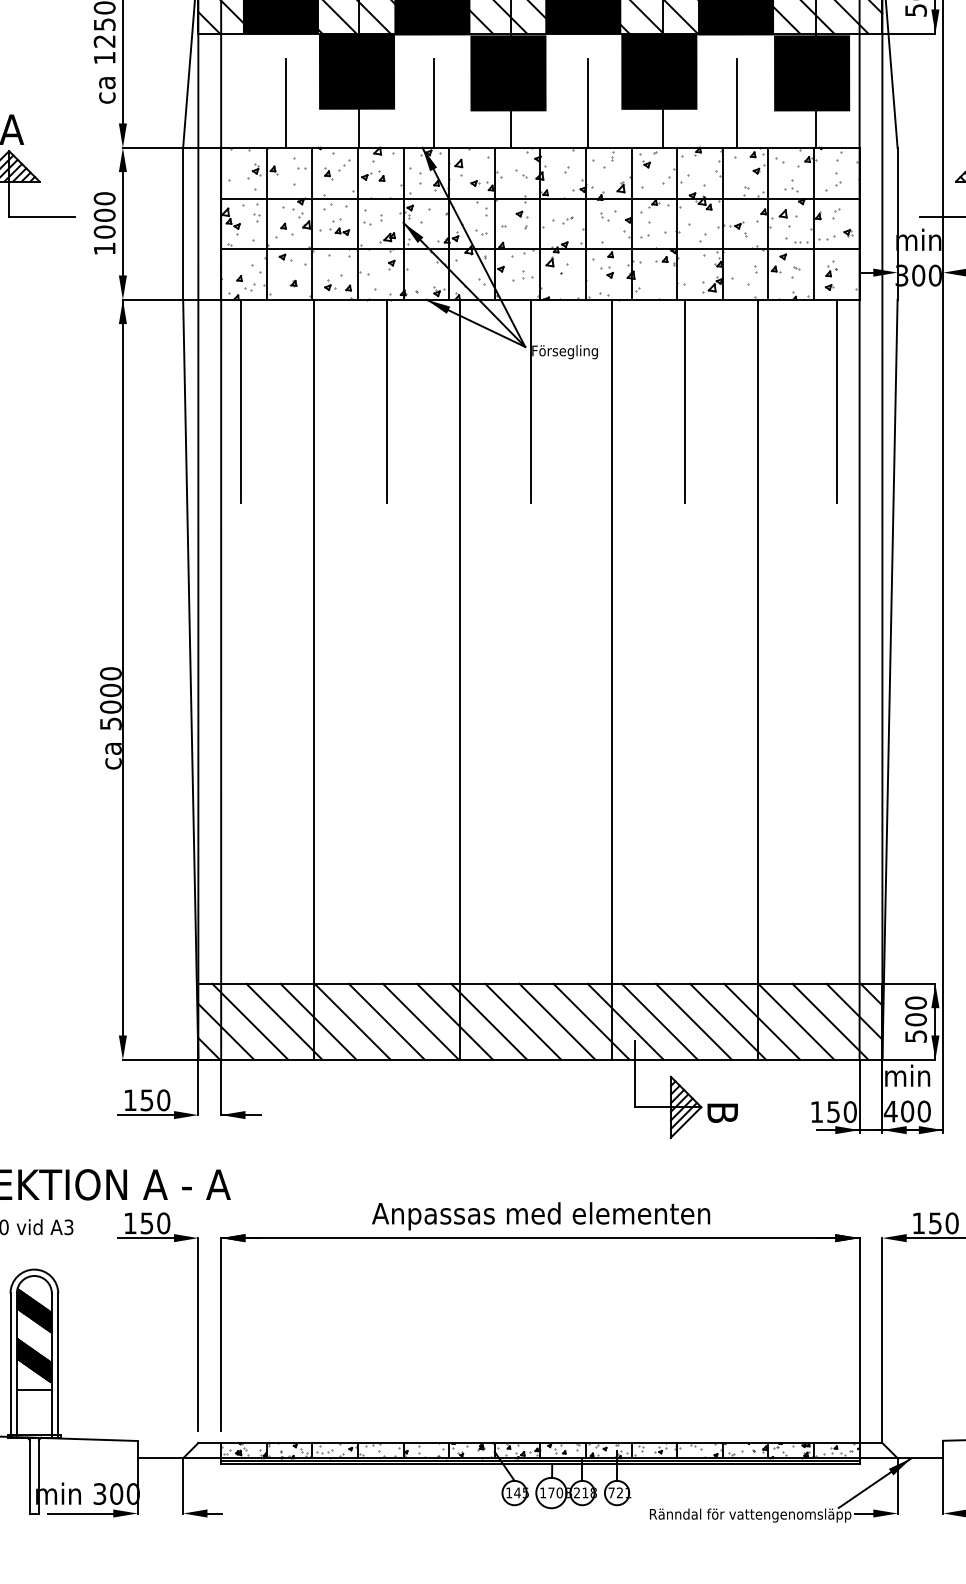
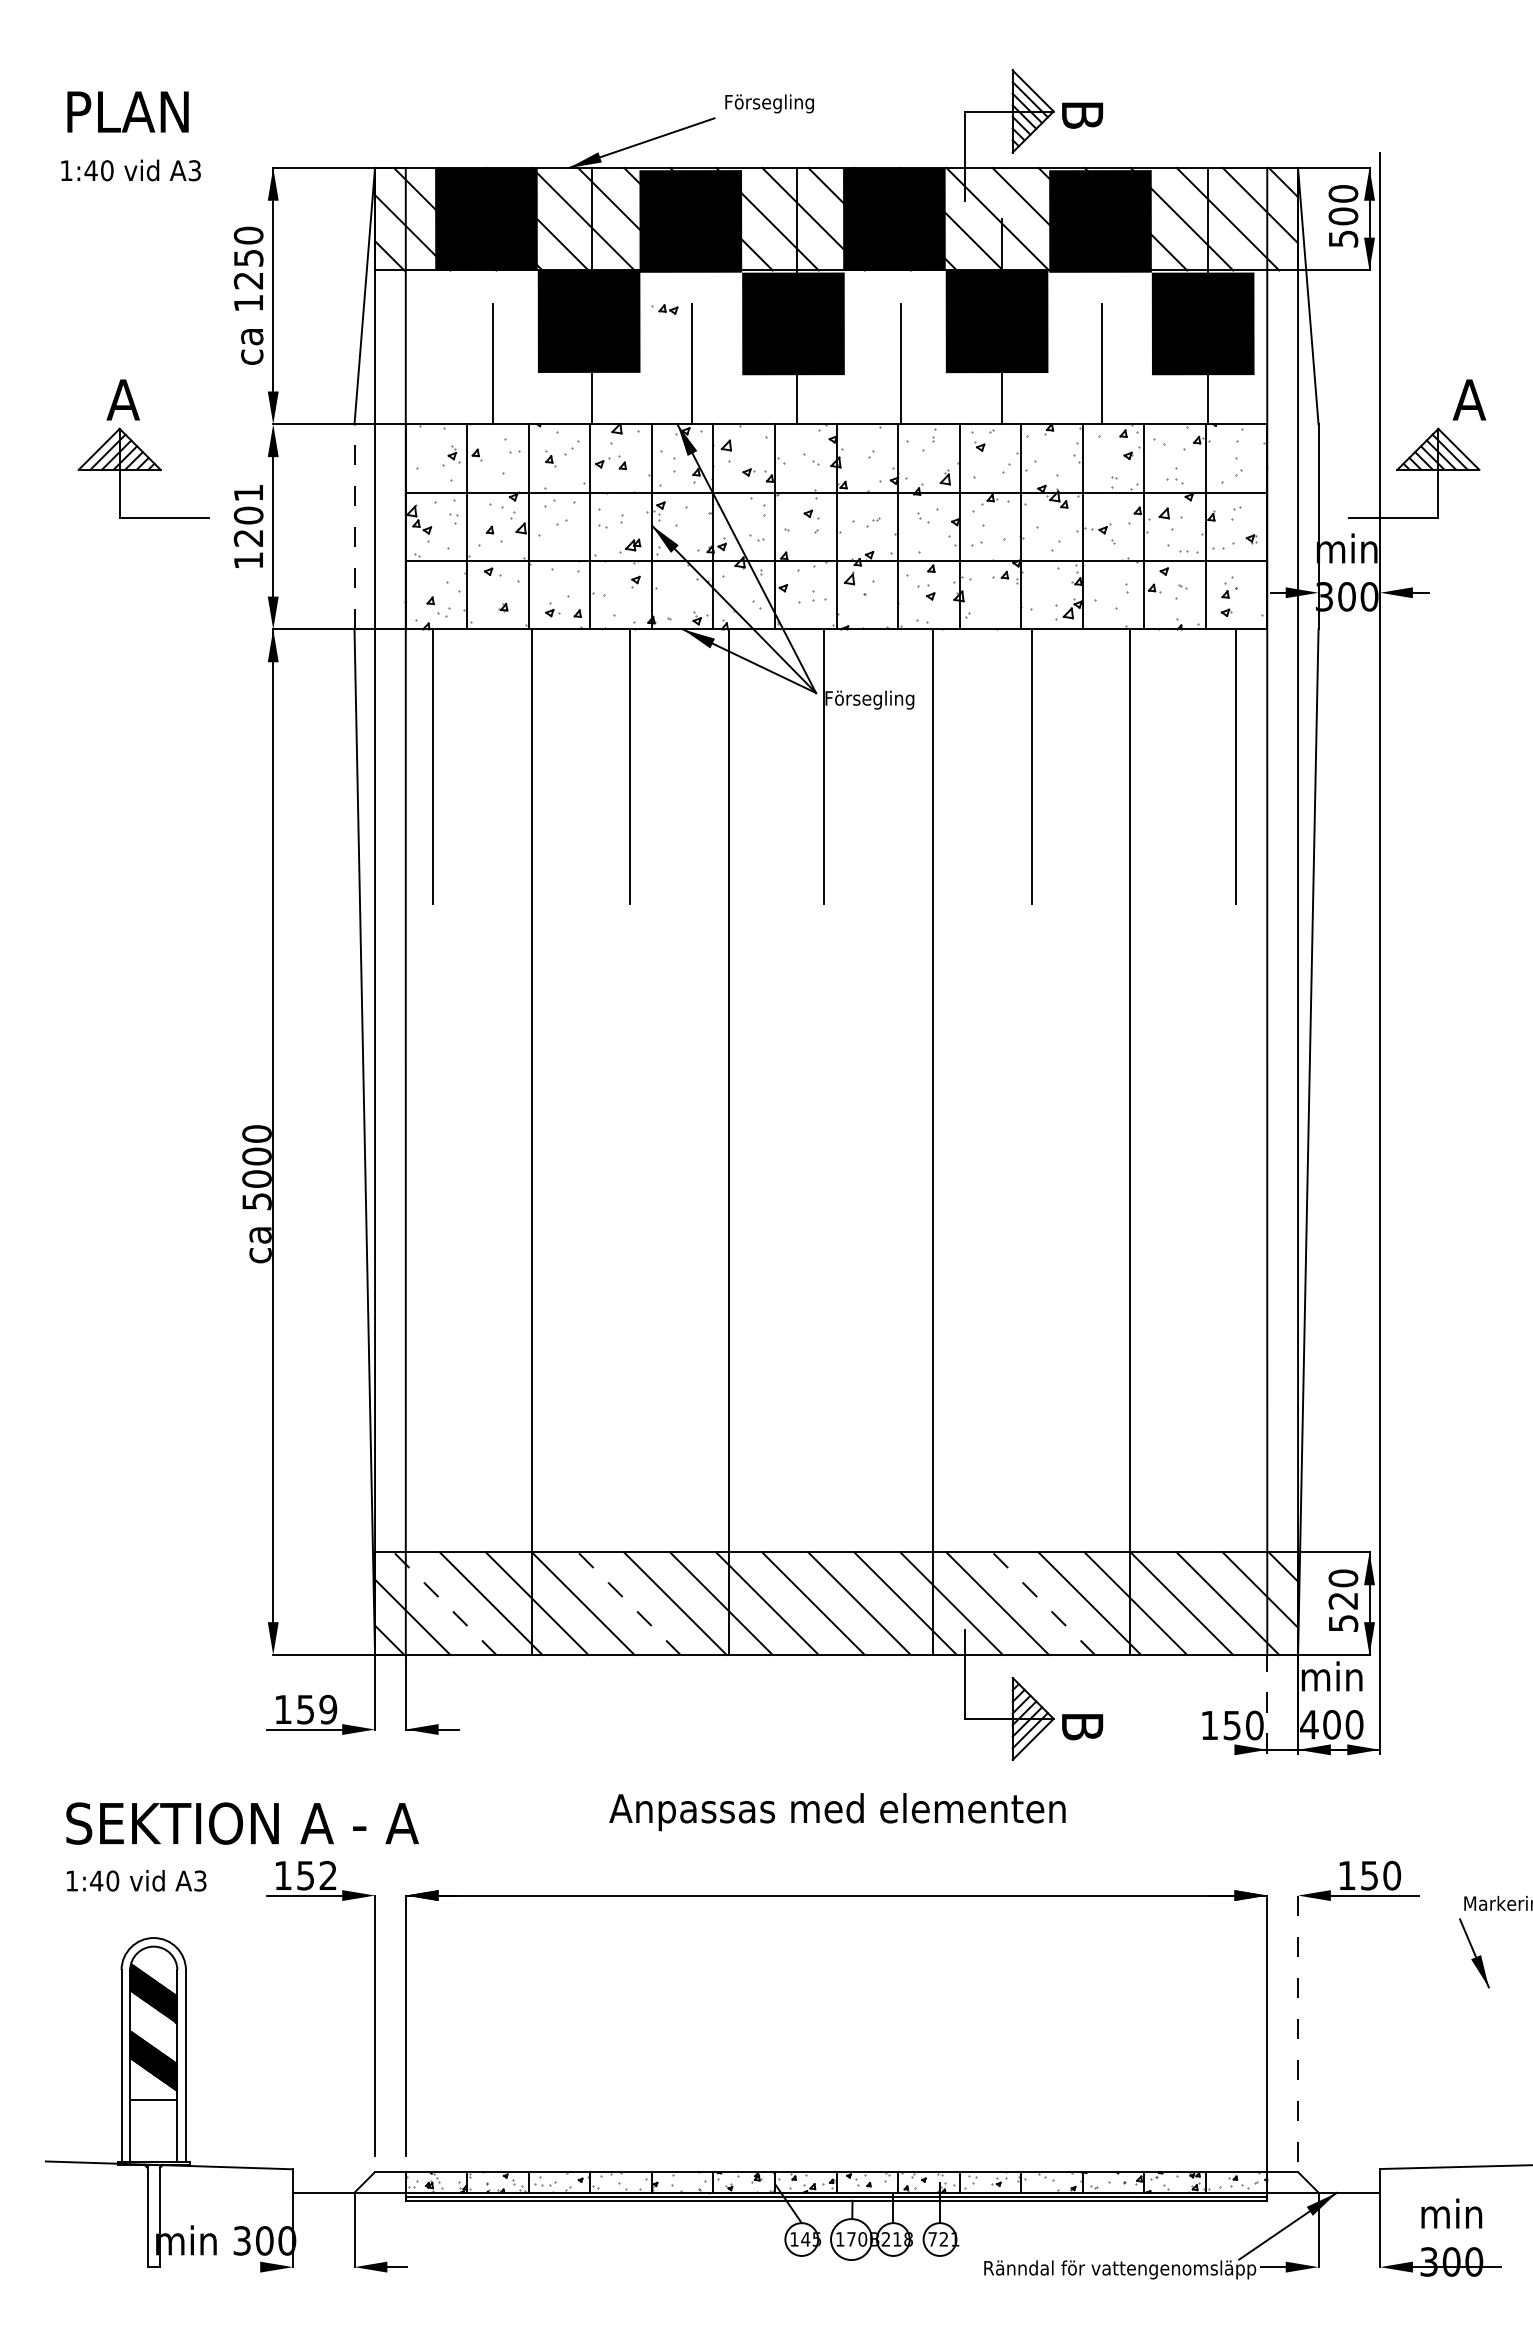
text: (104, 215) -> (248, 515), 1000 -> 1201
line: (183, 223) -> (354, 526), solid -> dashed
part: (339, 231) -> (664, 309), moved
text: (916, 1019) -> (1343, 1600), 500 -> 520
line: (250, 1021) -> (445, 1603), solid -> dashed
line: (386, 1021) -> (629, 1603), solid -> dashed
line: (693, 1021) -> (1043, 1603), solid -> dashed
line: (859, 1095) -> (1267, 1703), solid -> dashed
text: (163, 1100) -> (328, 1709), 150 -> 159
line: (825, 1129) -> (1221, 1749), removed
text: (541, 1216) -> (837, 1812), moved
text: (163, 1223) -> (328, 1875), 150 -> 152
line: (882, 1341) -> (1298, 2034), solid -> dashed
line: (80, 1513) -> (215, 2267), removed

